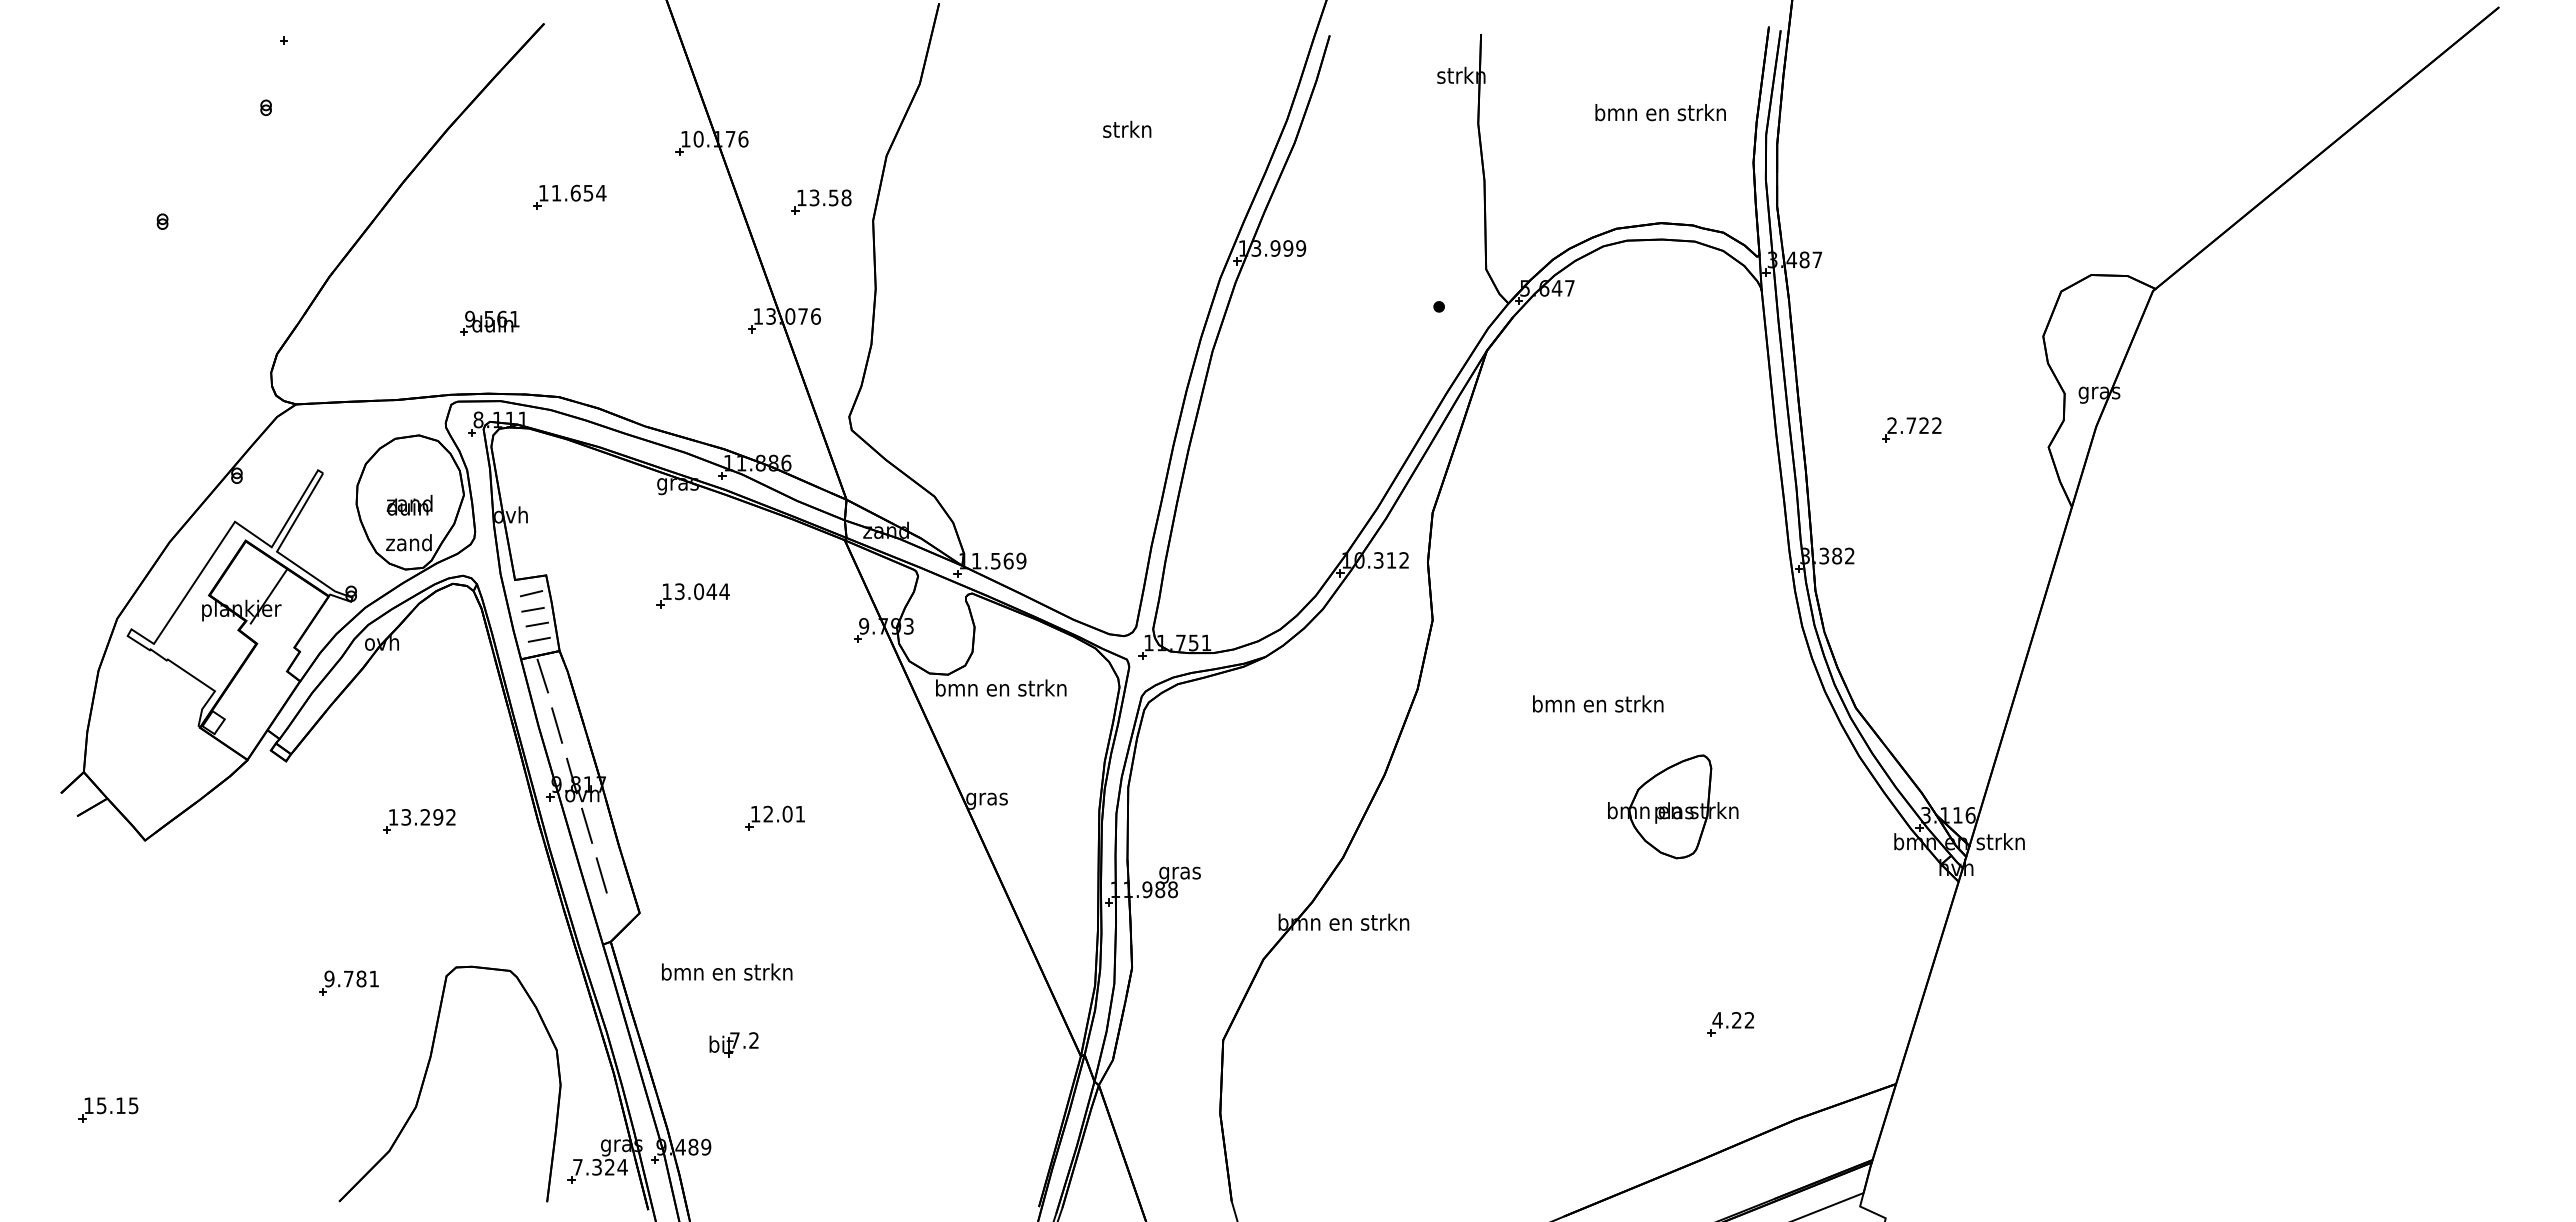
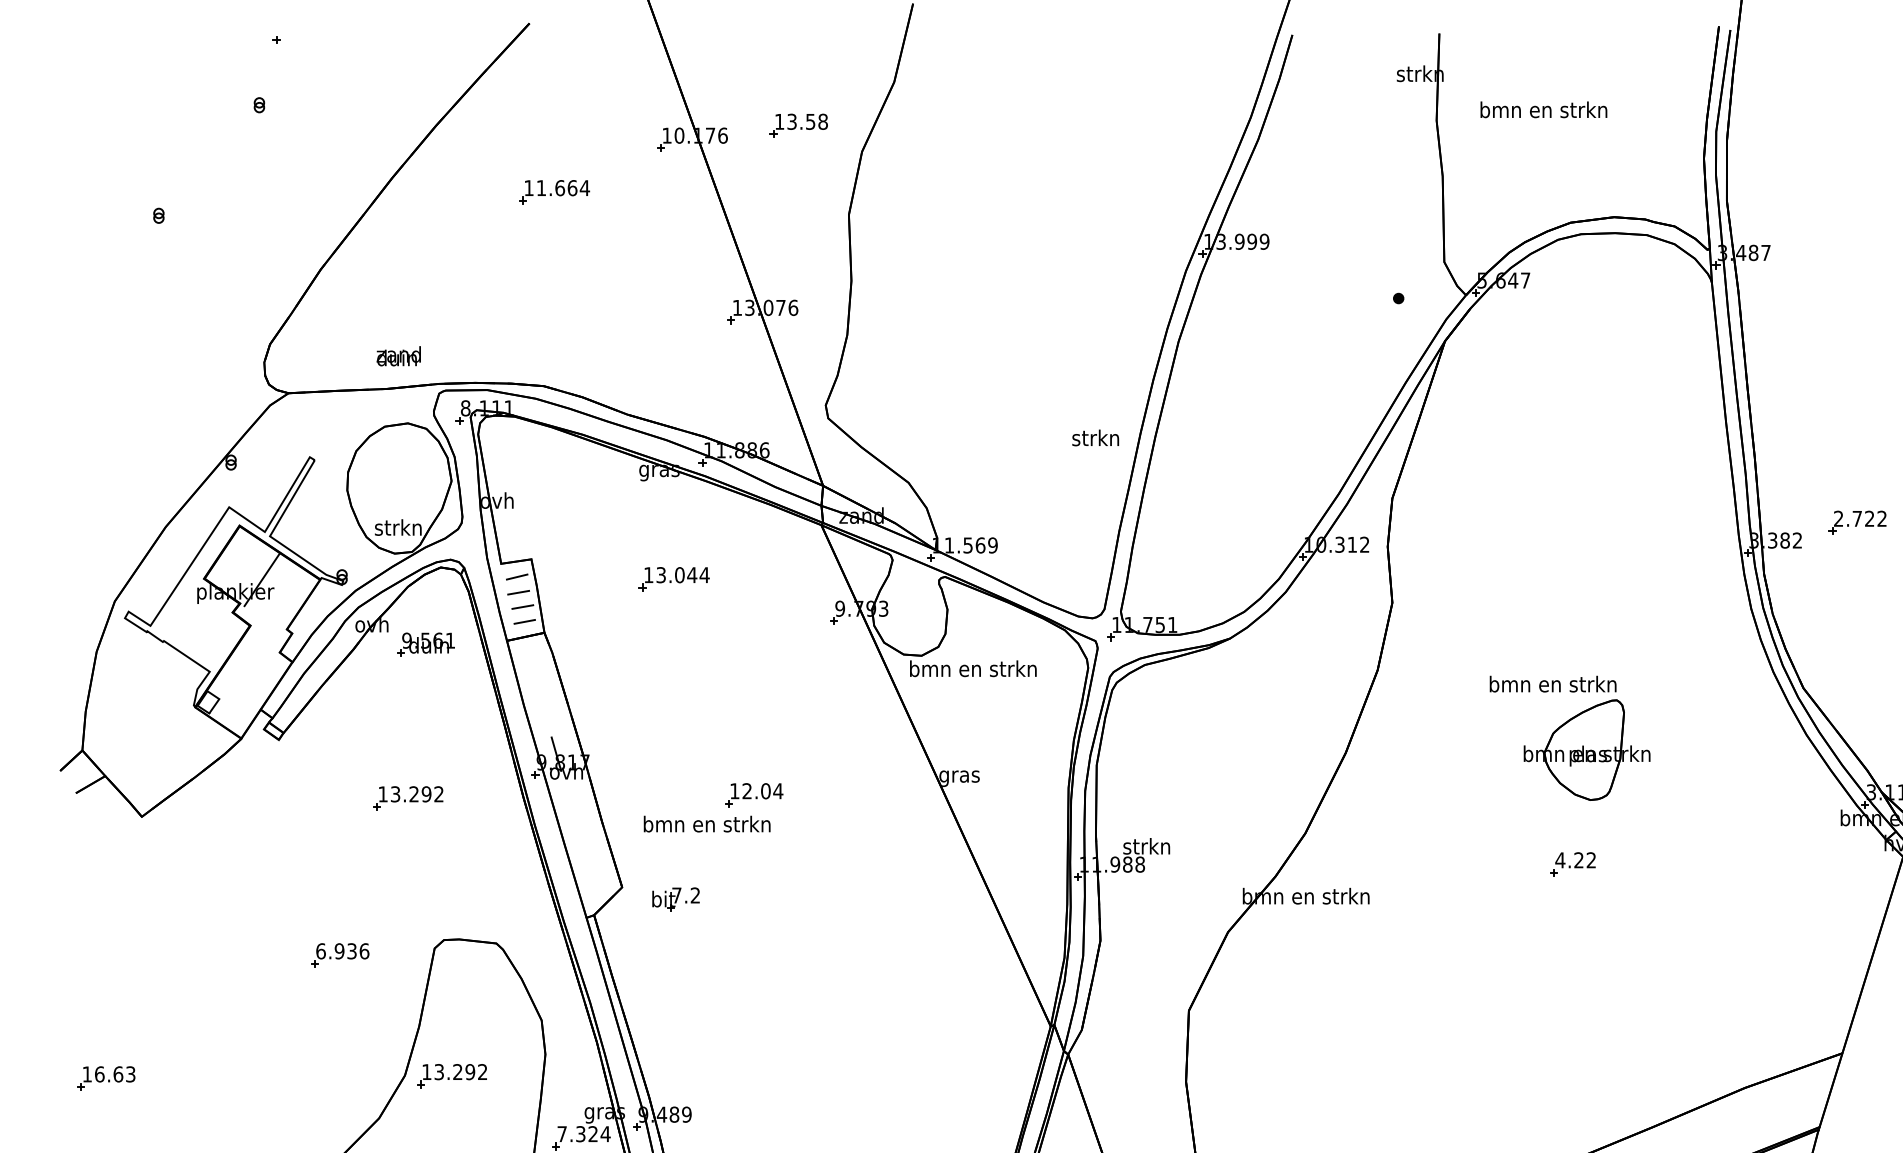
text: (1660, 112) -> (1543, 109), moved
text: (1127, 128) -> (1095, 437), moved
text: (588, 192) -> (572, 187), 11.654 -> 11.664
part: (821, 201) -> (798, 125), moved
part: (489, 322) -> (425, 643), moved
part: (1911, 429) -> (1857, 522), moved
text: (409, 505) -> (398, 356), moved
text: (409, 542) -> (398, 527), zand -> strkn
line: (542, 675) -> (527, 656), removed
line: (556, 725) -> (541, 705), removed
part: (1673, 806) -> (1587, 749), moved
text: (800, 814) -> (778, 791), 12.01 -> 12.04
line: (586, 825) -> (570, 802), removed
text: (1179, 872) -> (1146, 847), gras -> strkn
line: (601, 875) -> (585, 850), removed
text: (727, 971) -> (707, 823), moved
text: (351, 978) -> (342, 950), 9.781 -> 6.936
part: (1730, 1024) -> (1572, 864), moved
part: (733, 1044) -> (675, 899), moved
text: (117, 1105) -> (115, 1074), 15.15 -> 16.63
part: (464, 1107) -> (452, 1076), added

